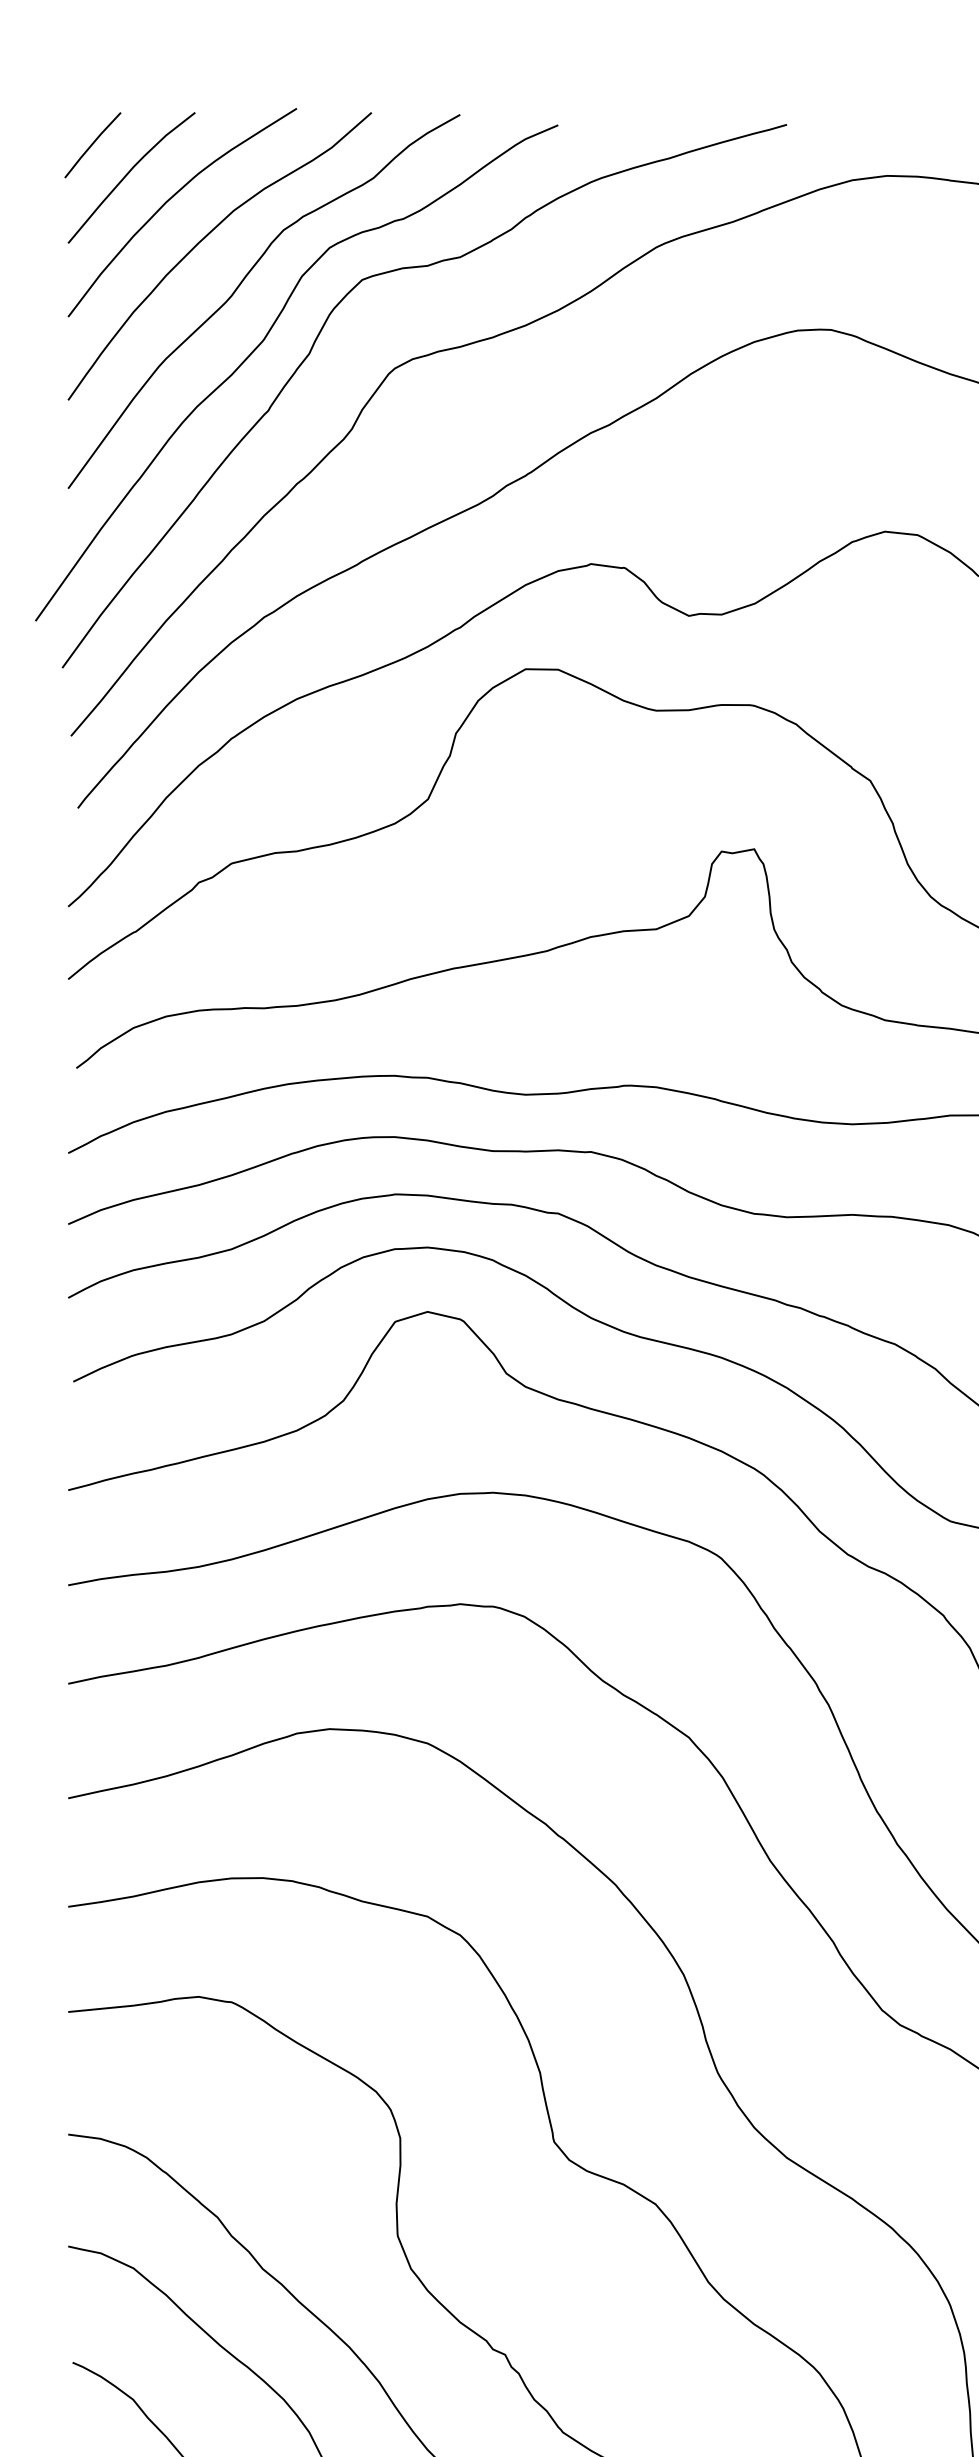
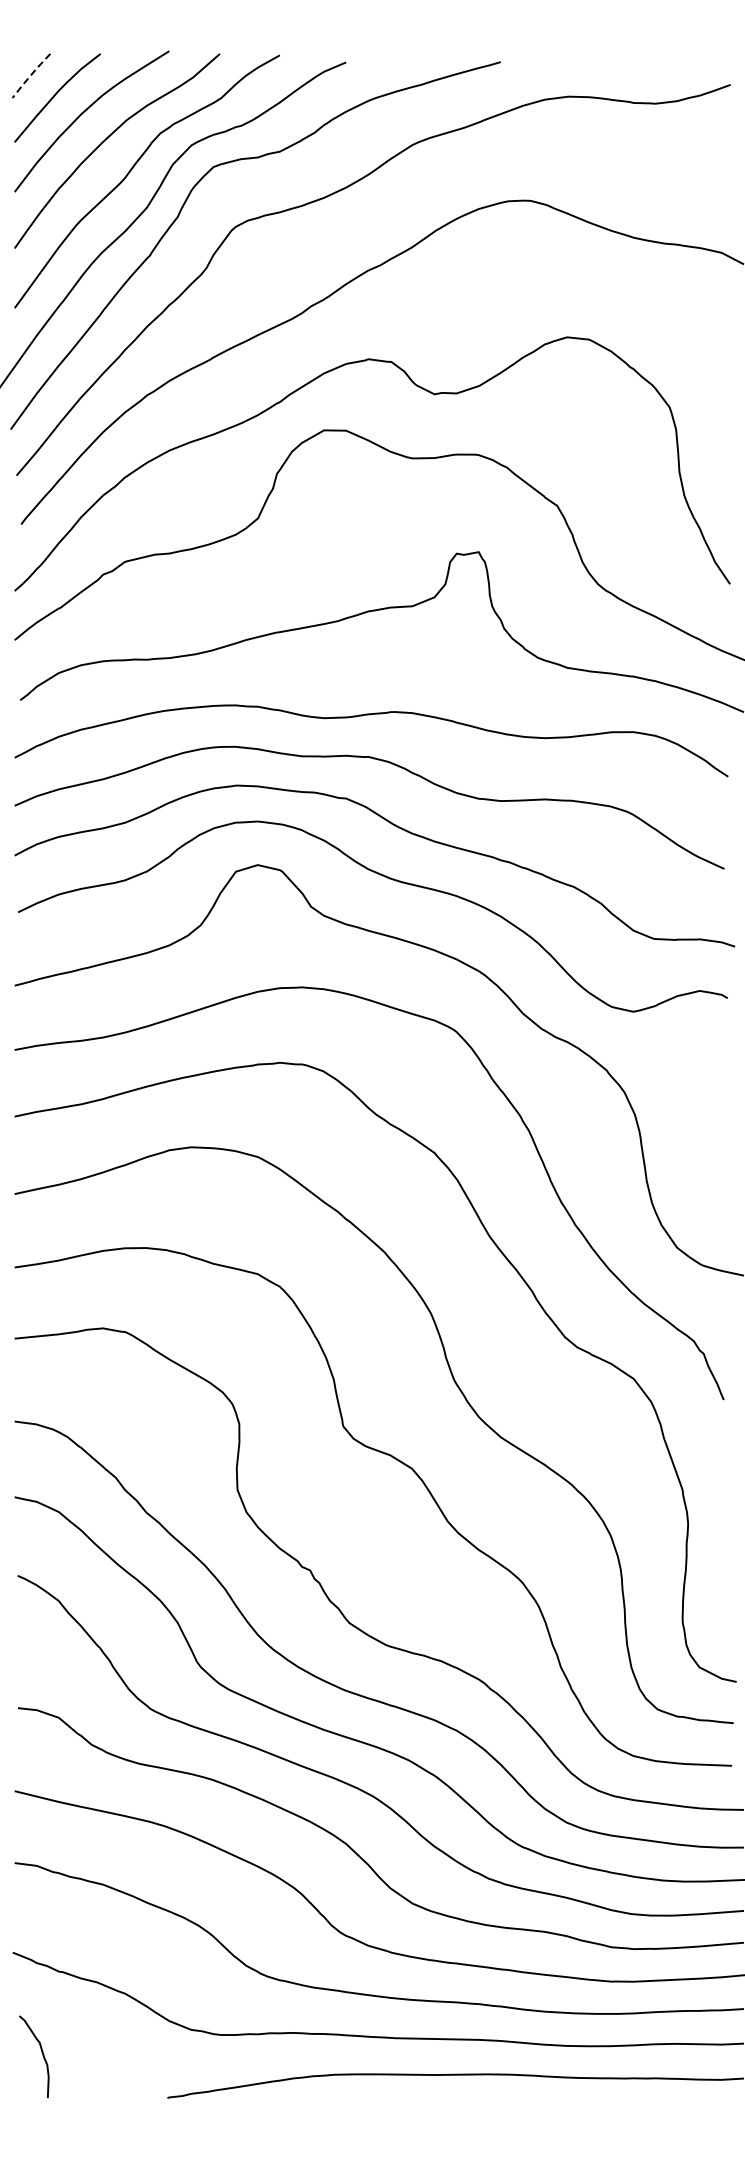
line: (91, 144) -> (30, 75), solid -> dashed

